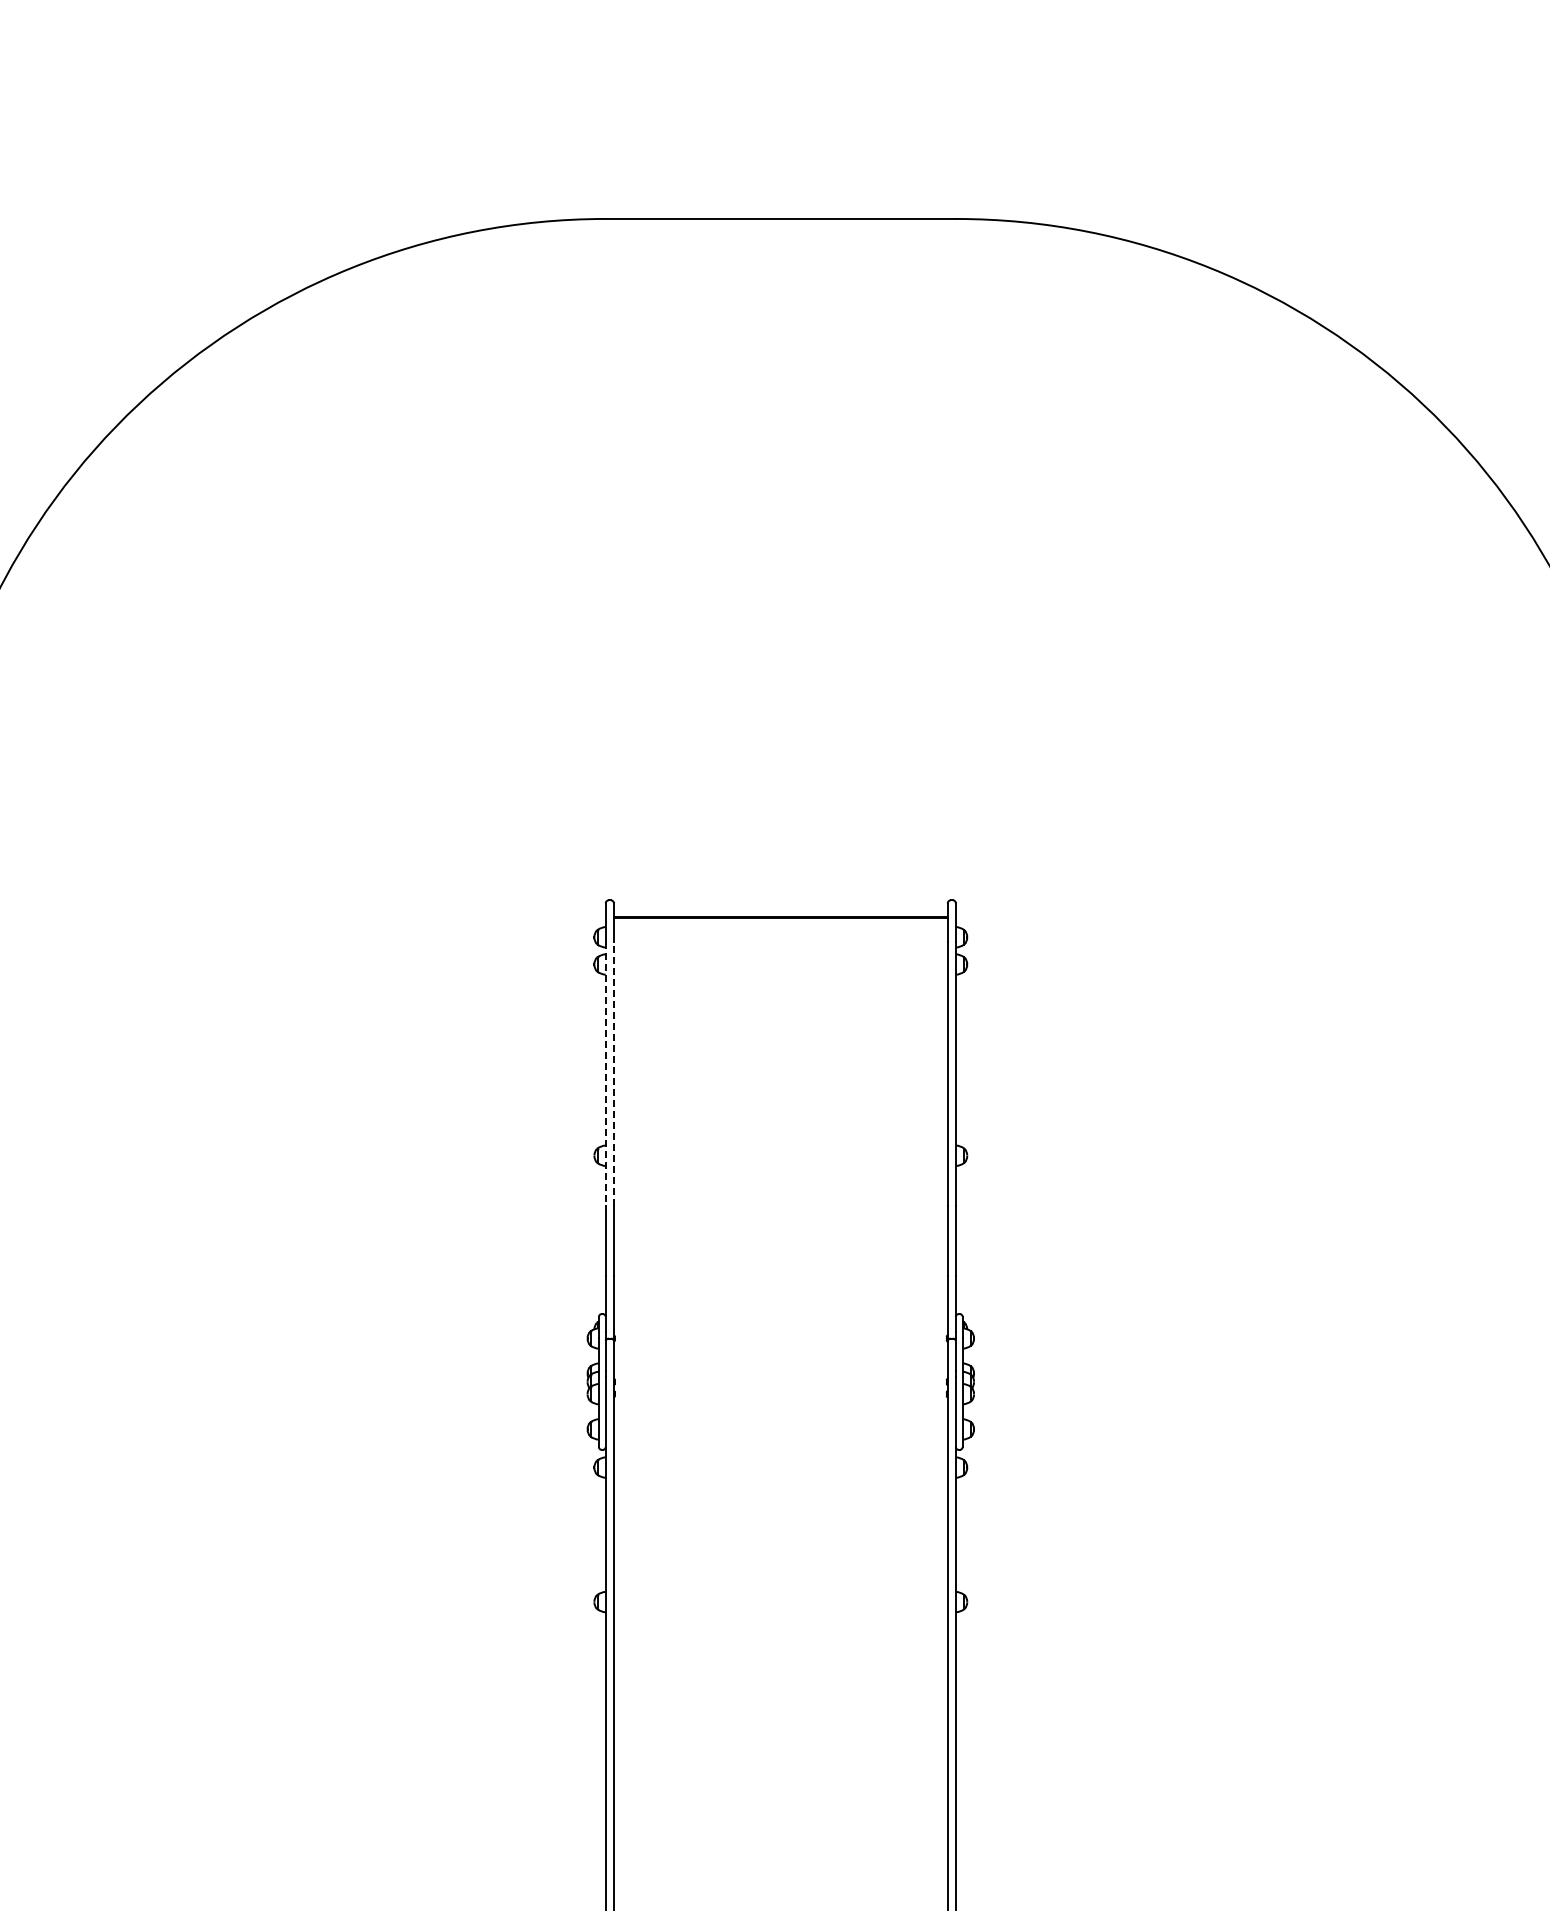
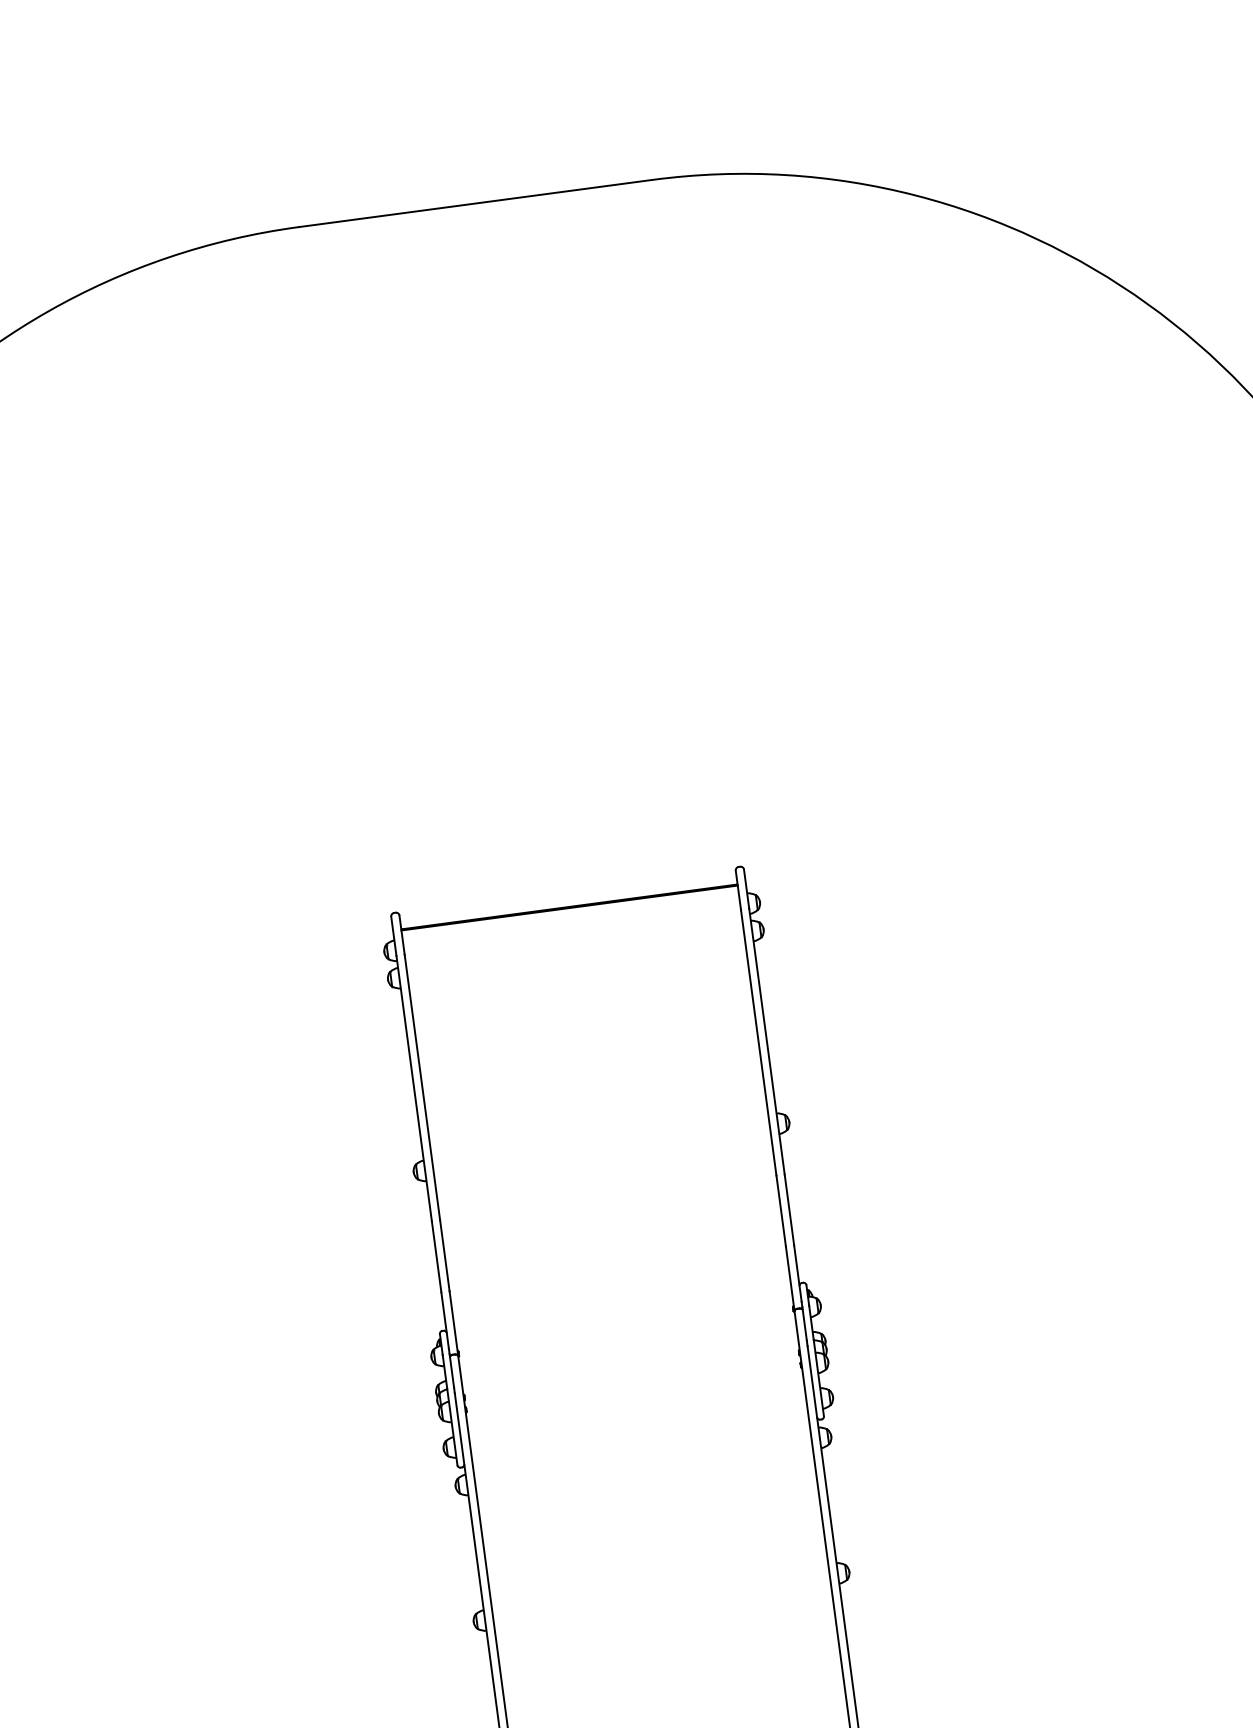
line: (605, 1074) -> (413, 1089), dashed -> solid
line: (613, 1074) -> (422, 1087), dashed -> solid

